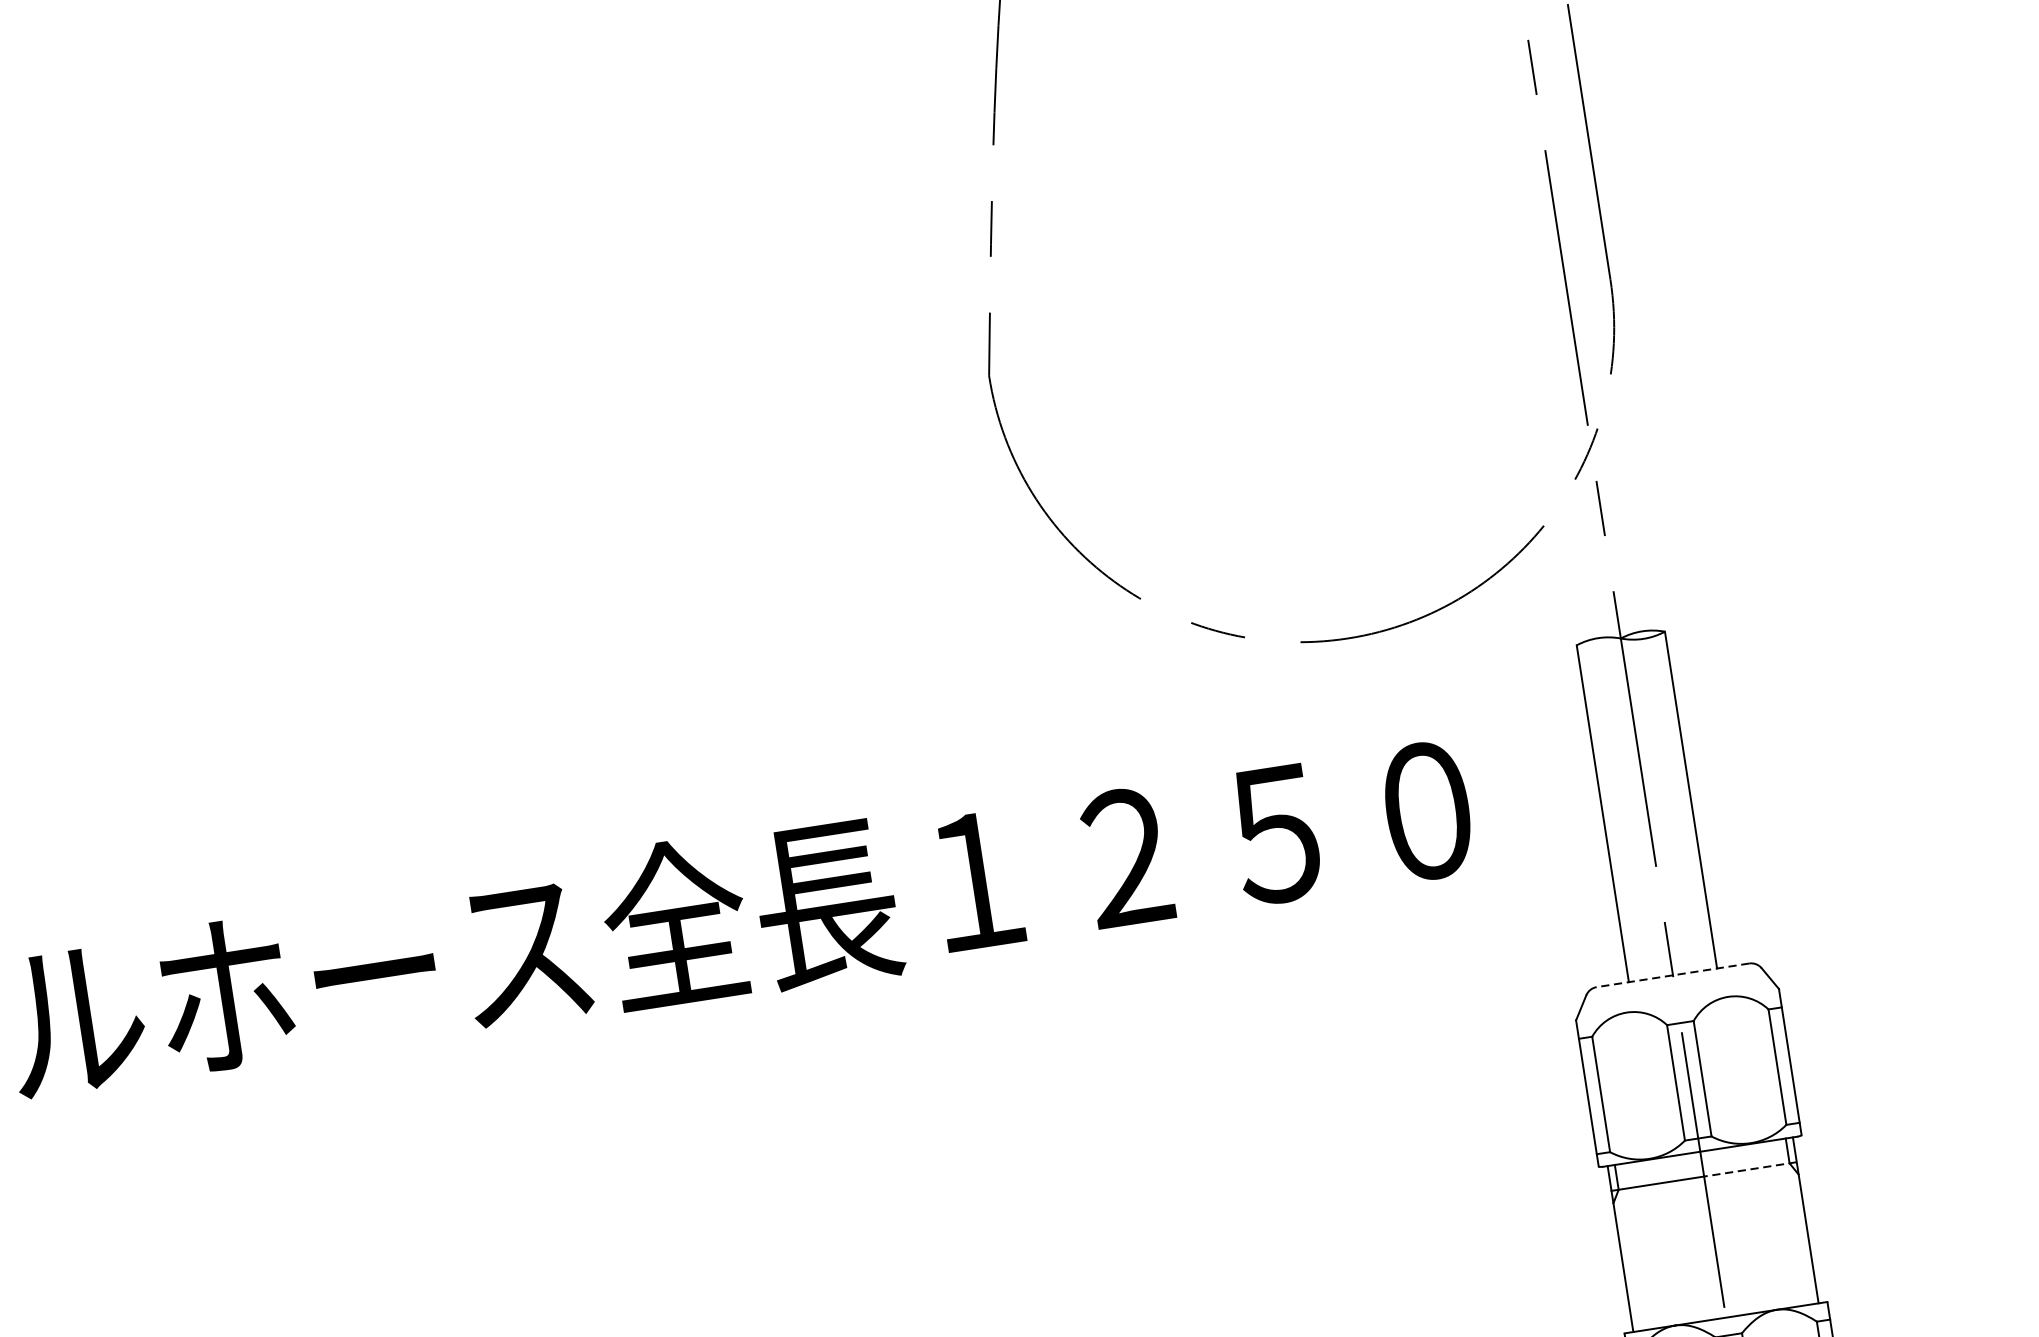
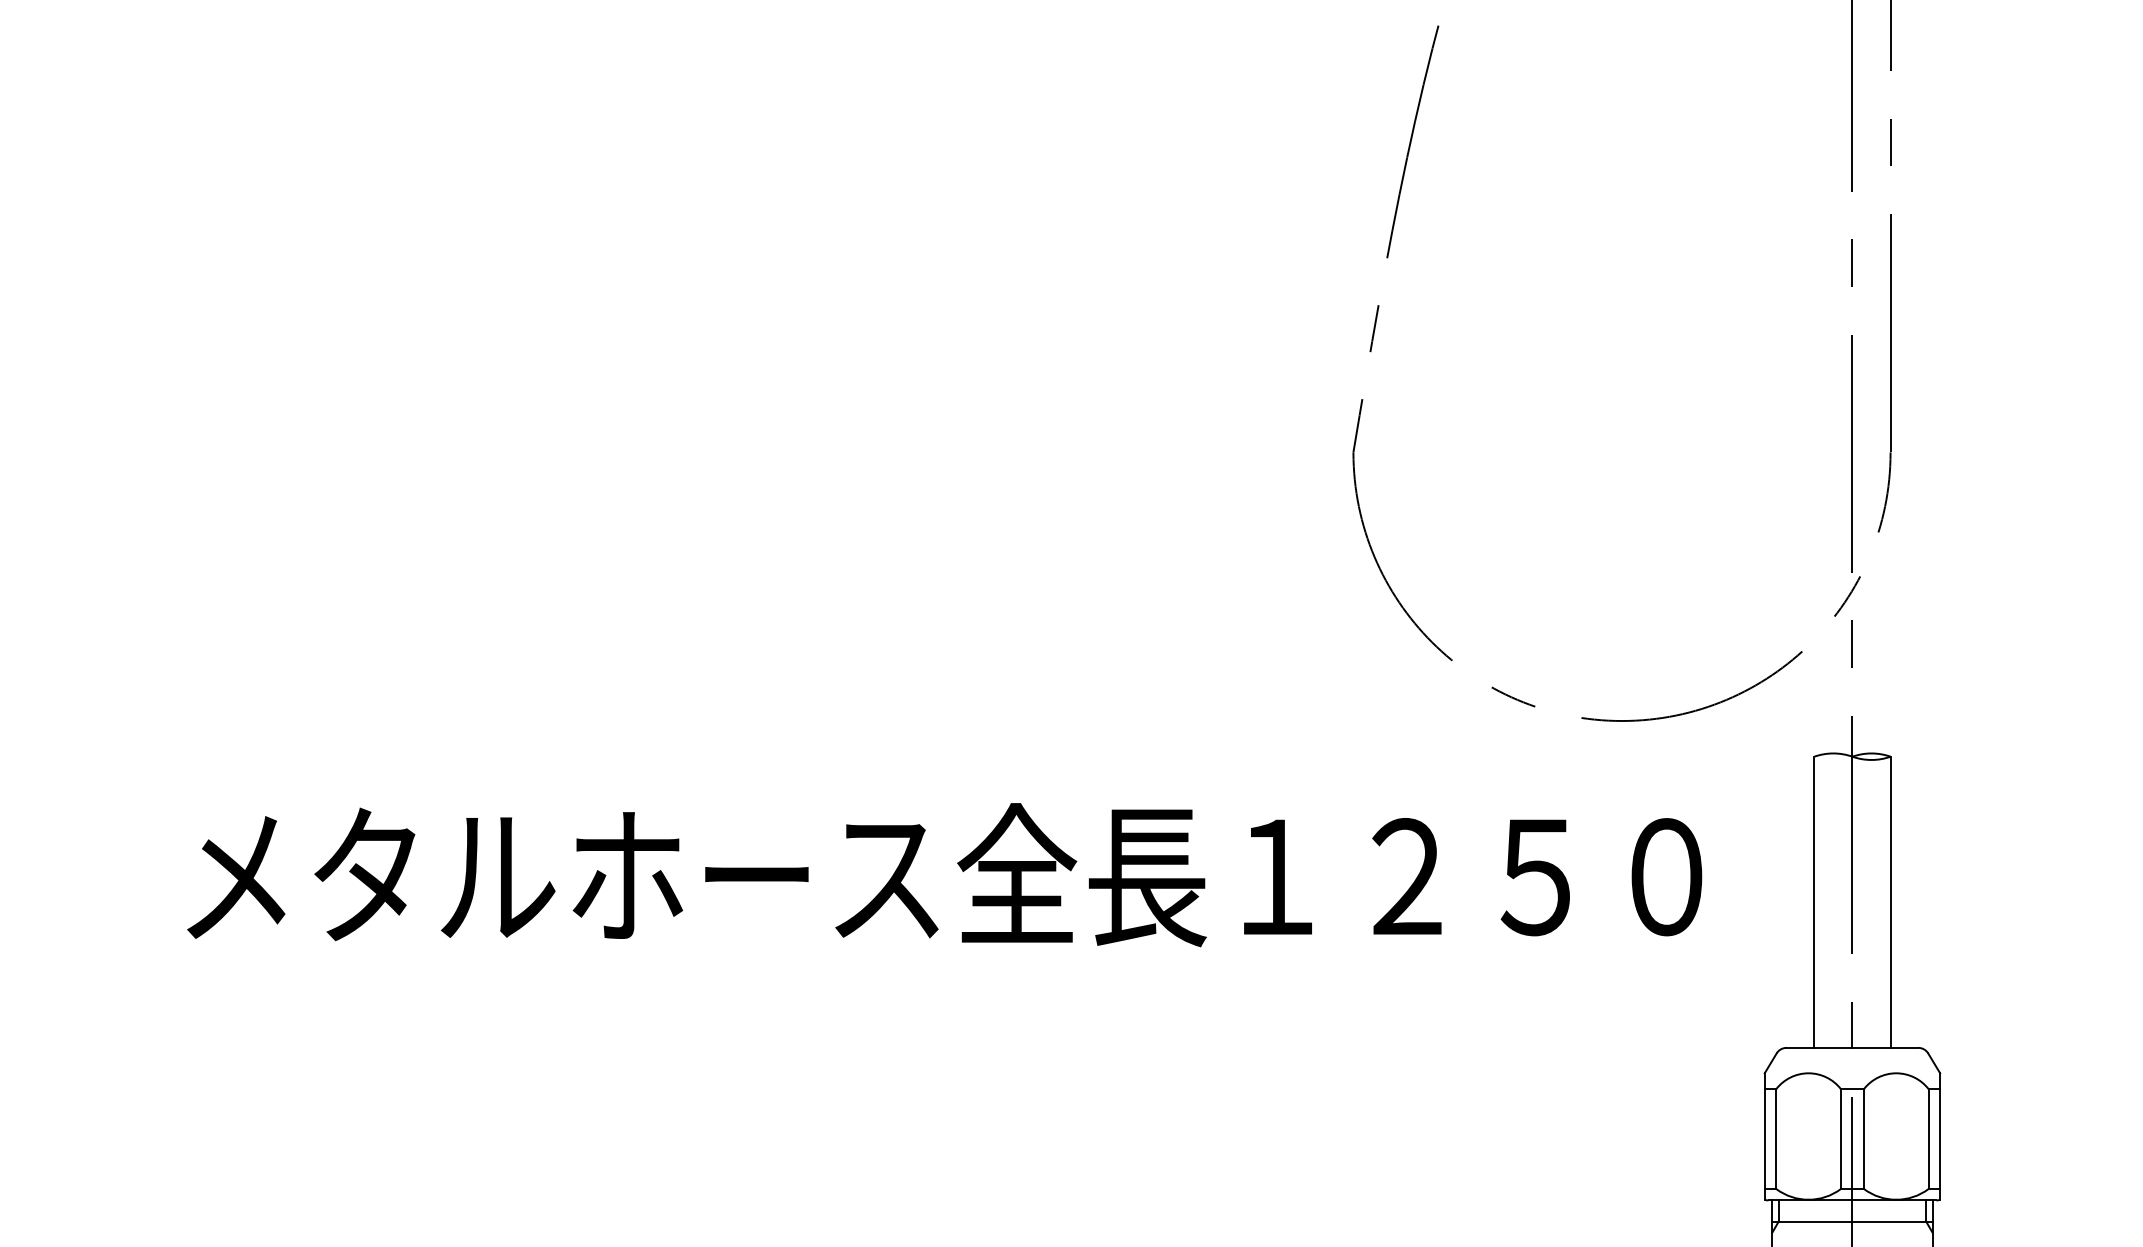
line: (1672, 974) -> (1852, 1047), dashed -> solid
line: (1750, 1168) -> (1892, 1221), dashed -> solid

